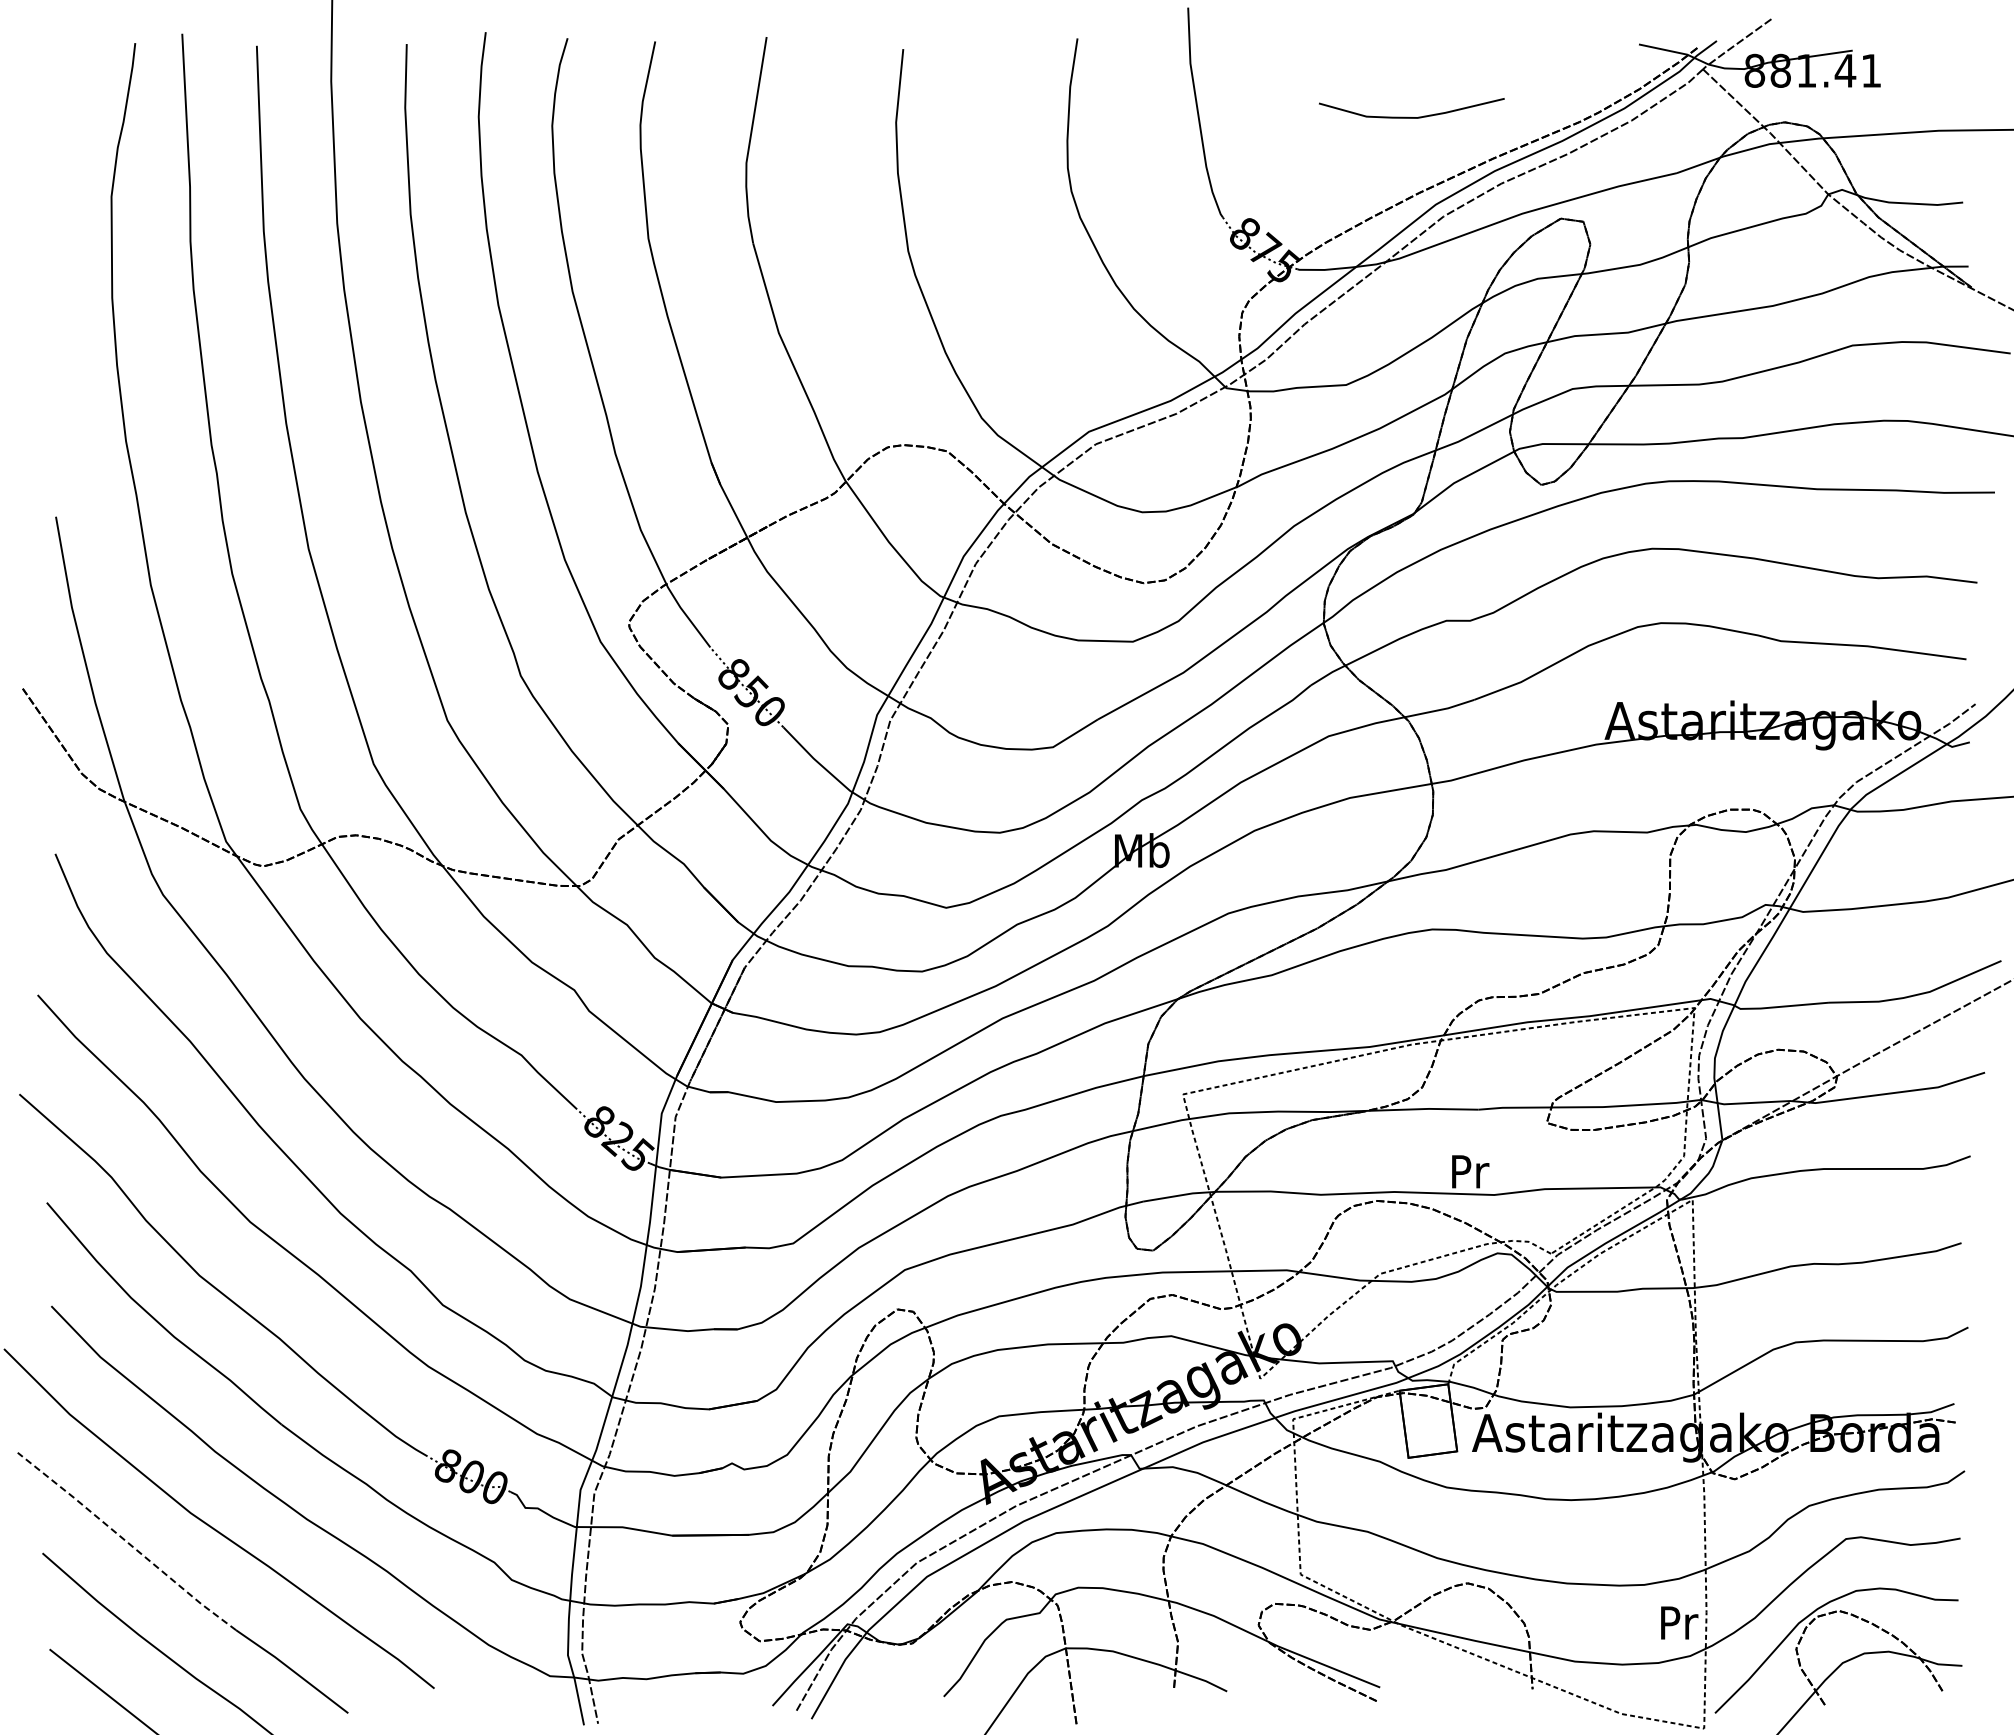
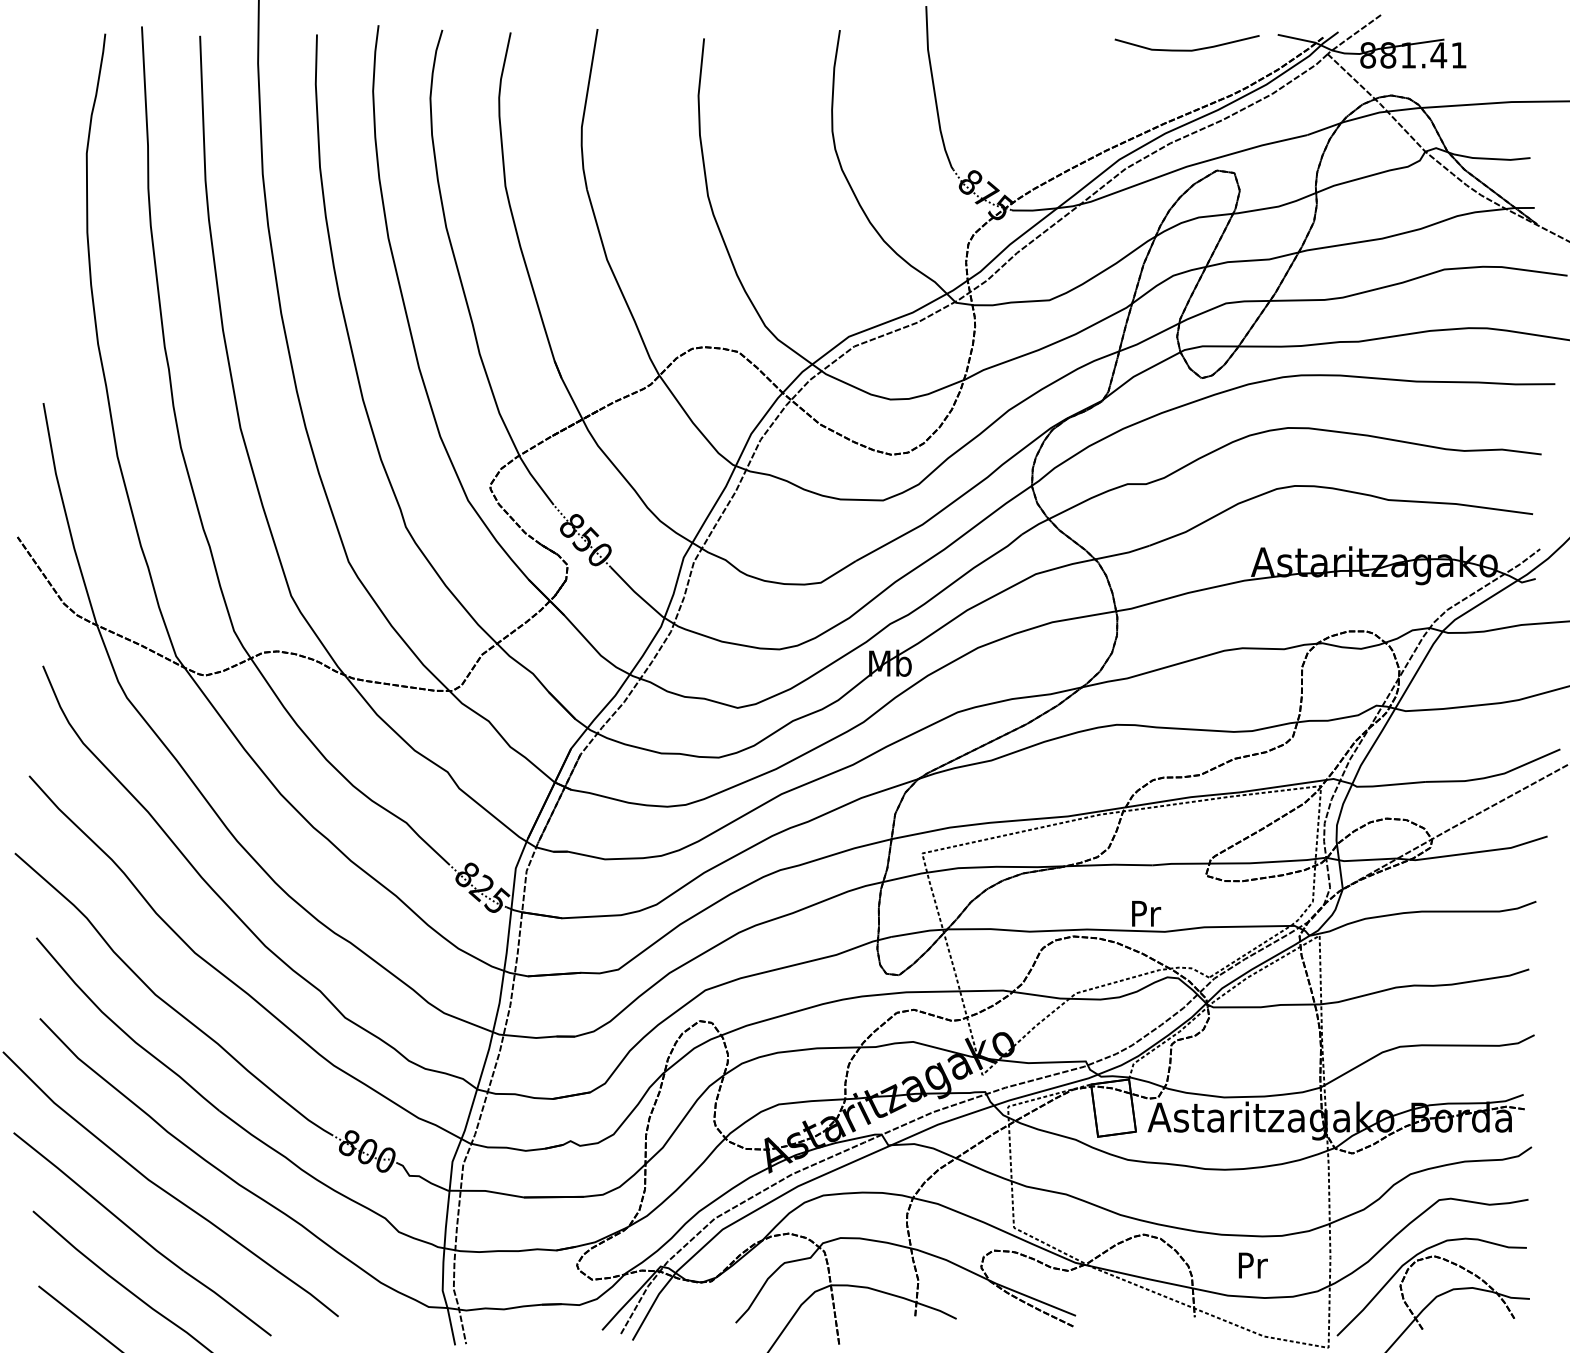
curve: (1408, 116) -> (1184, 49), moved
line: (126, 1541) -> (98, 1202), dashed -> solid
text: (1679, 1622) -> (1253, 1265), moved

